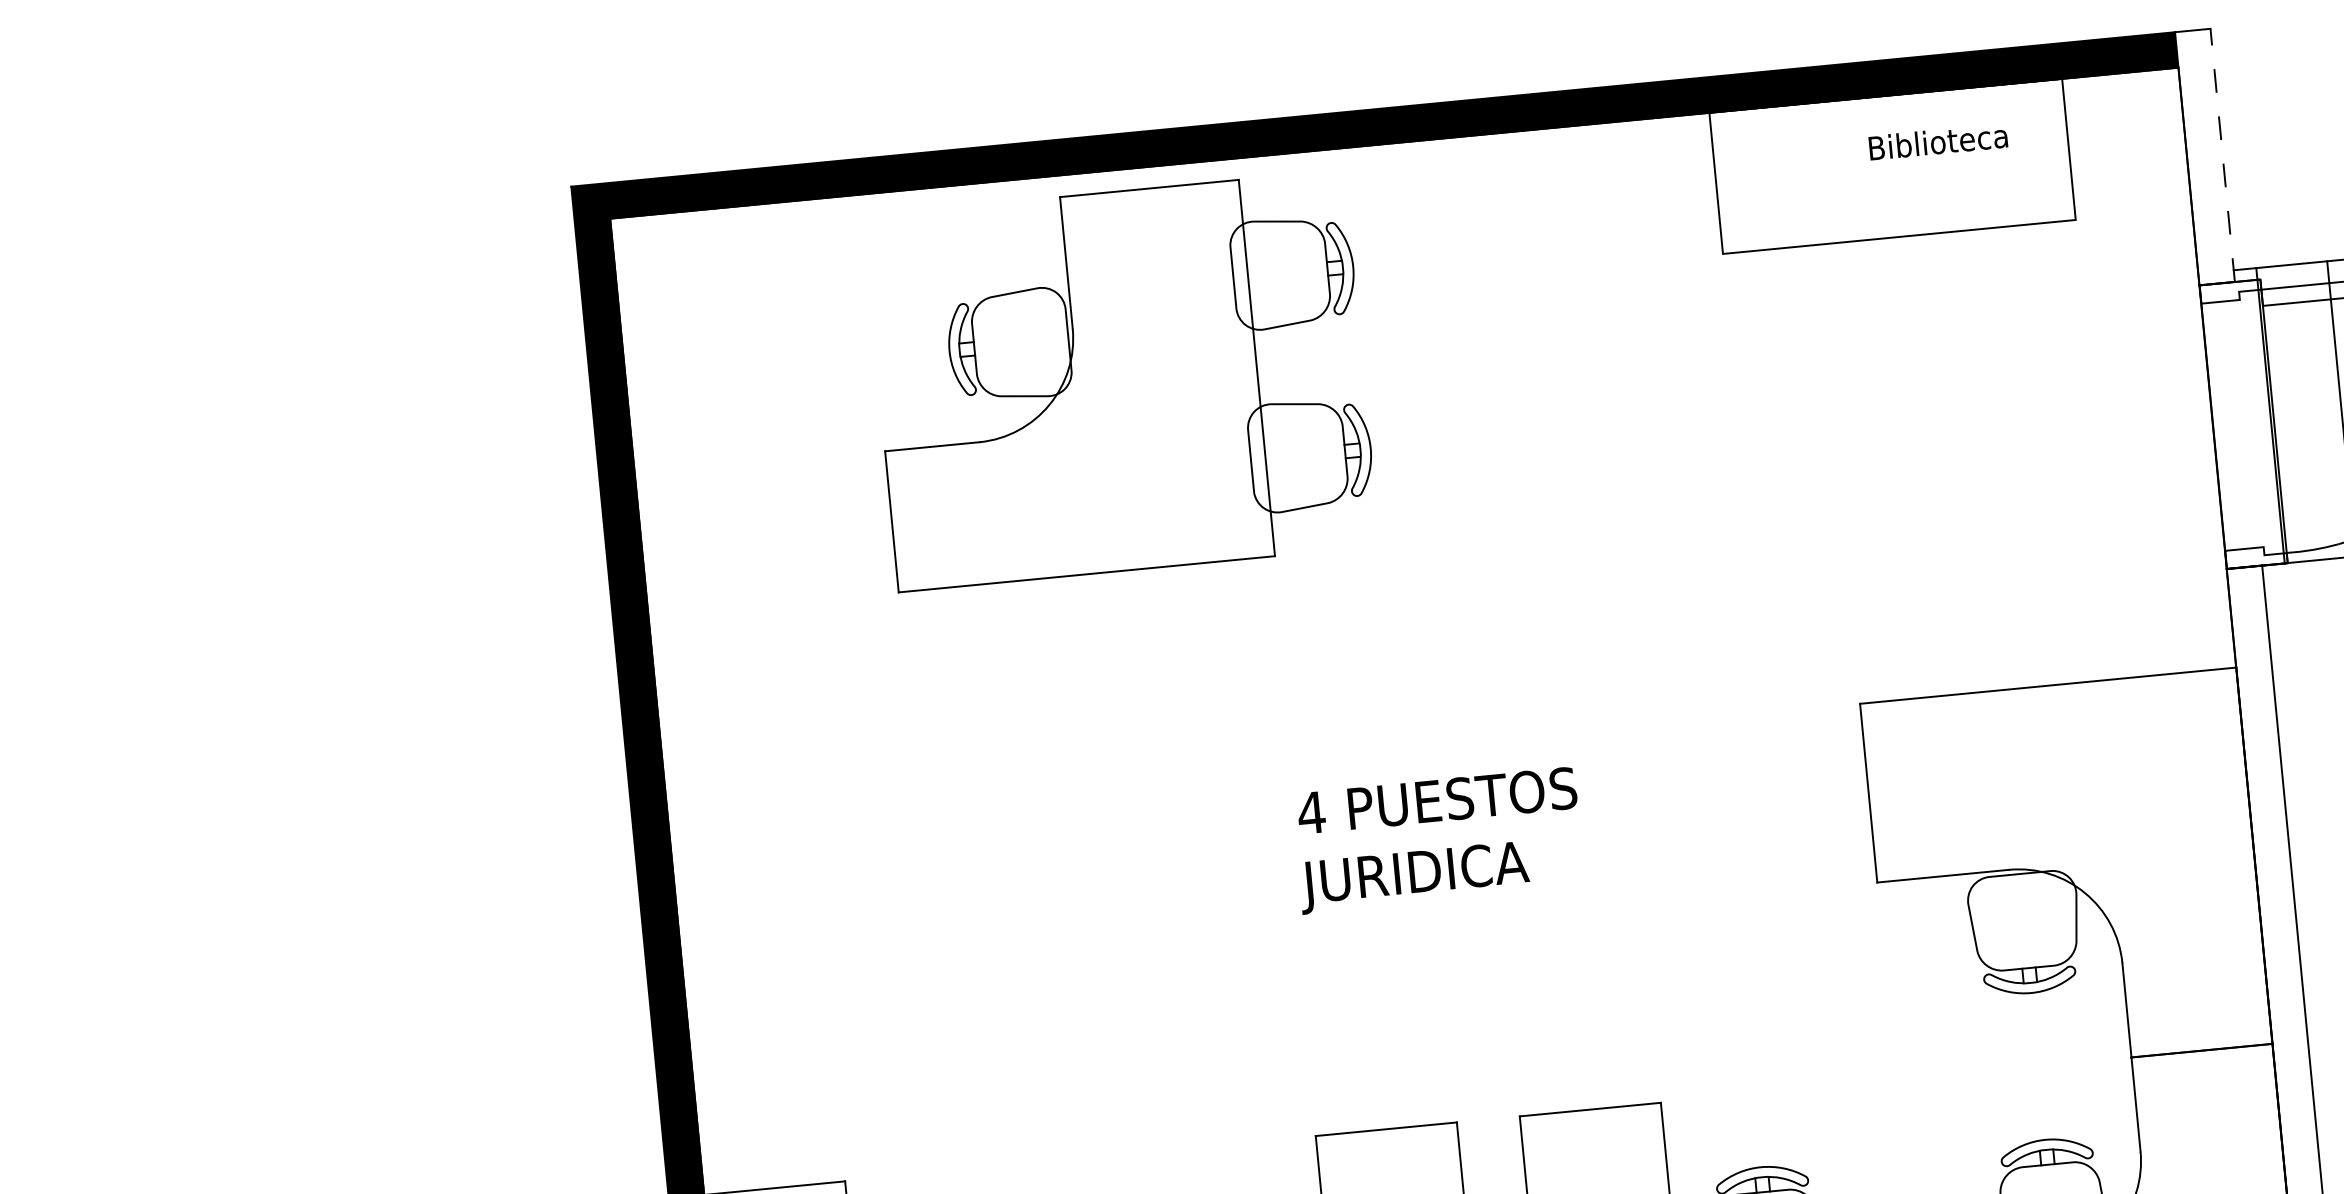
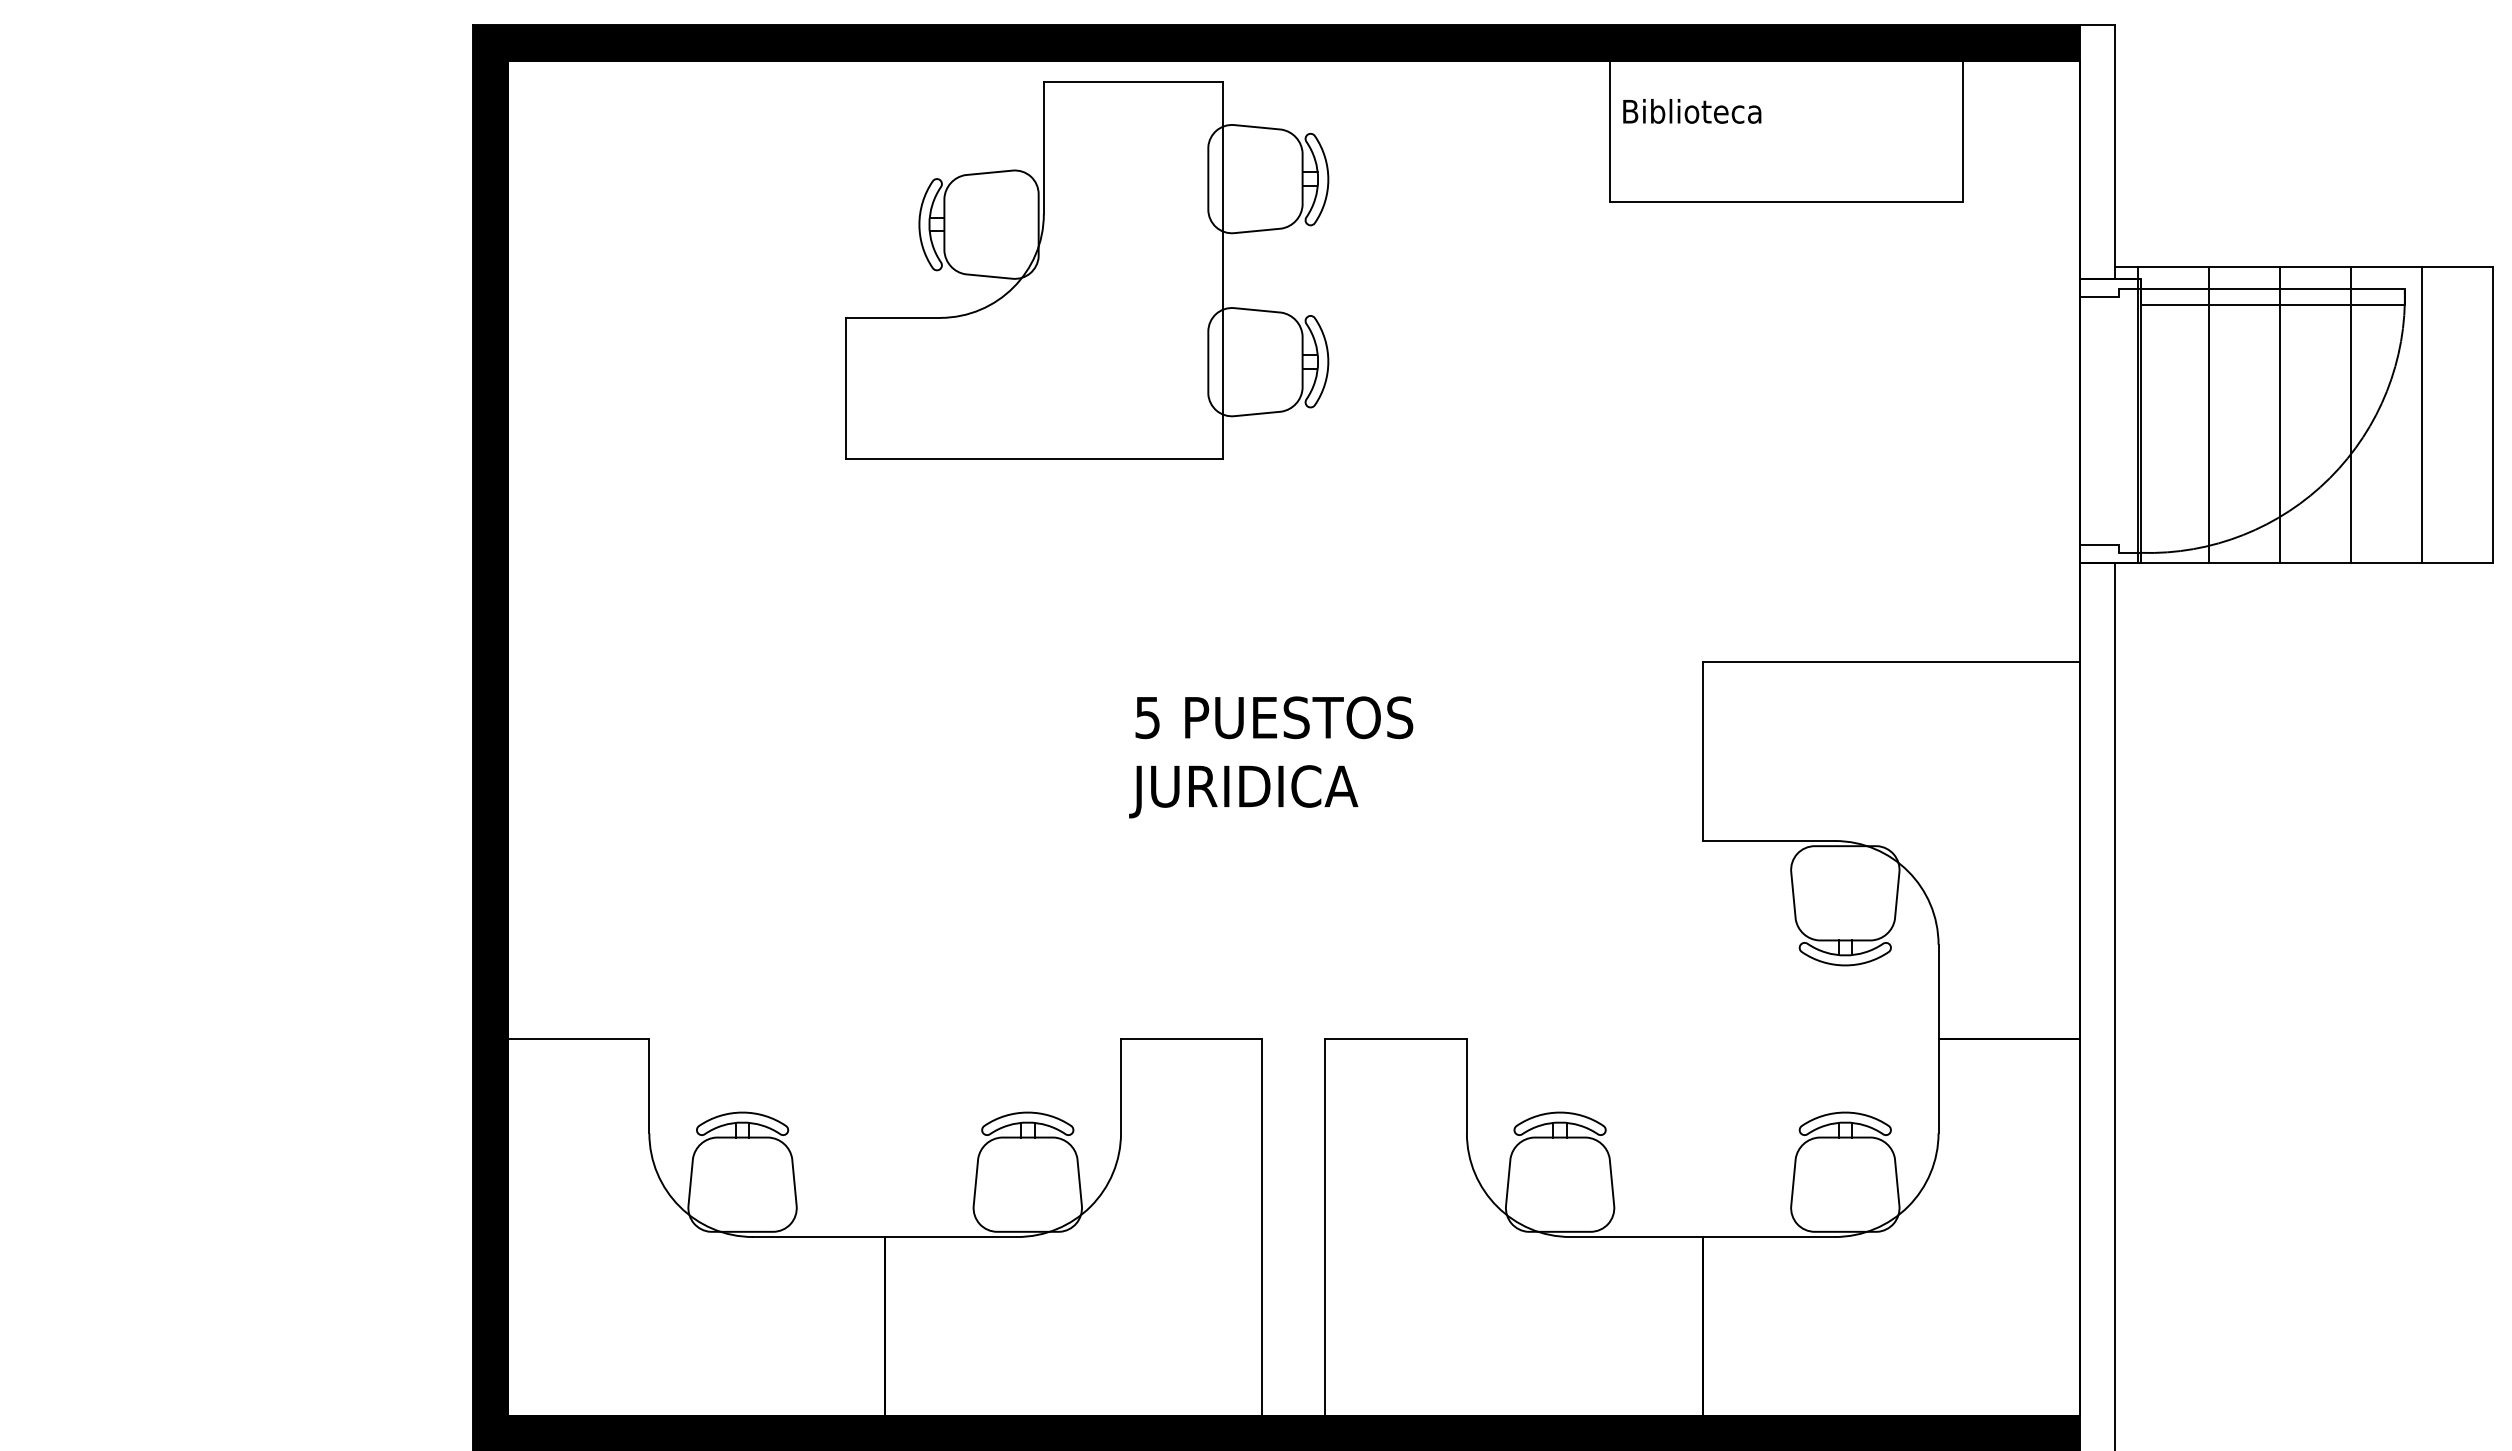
text: (1938, 142) -> (1692, 111), moved
line: (2222, 154) -> (2115, 151), dashed -> solid
part: (1121, 380) -> (1087, 270), moved
text: (1311, 813) -> (1147, 718), 4 -> 5

